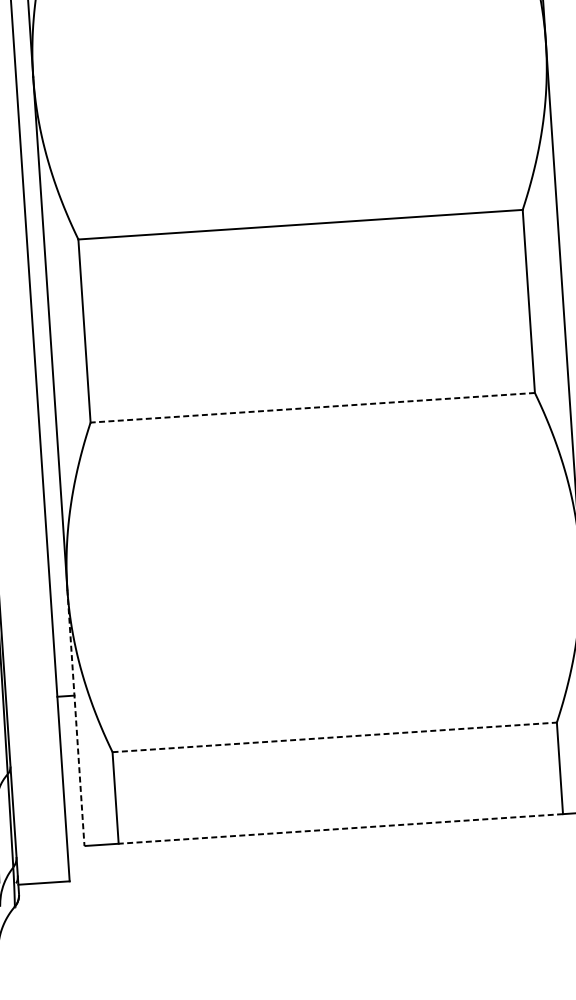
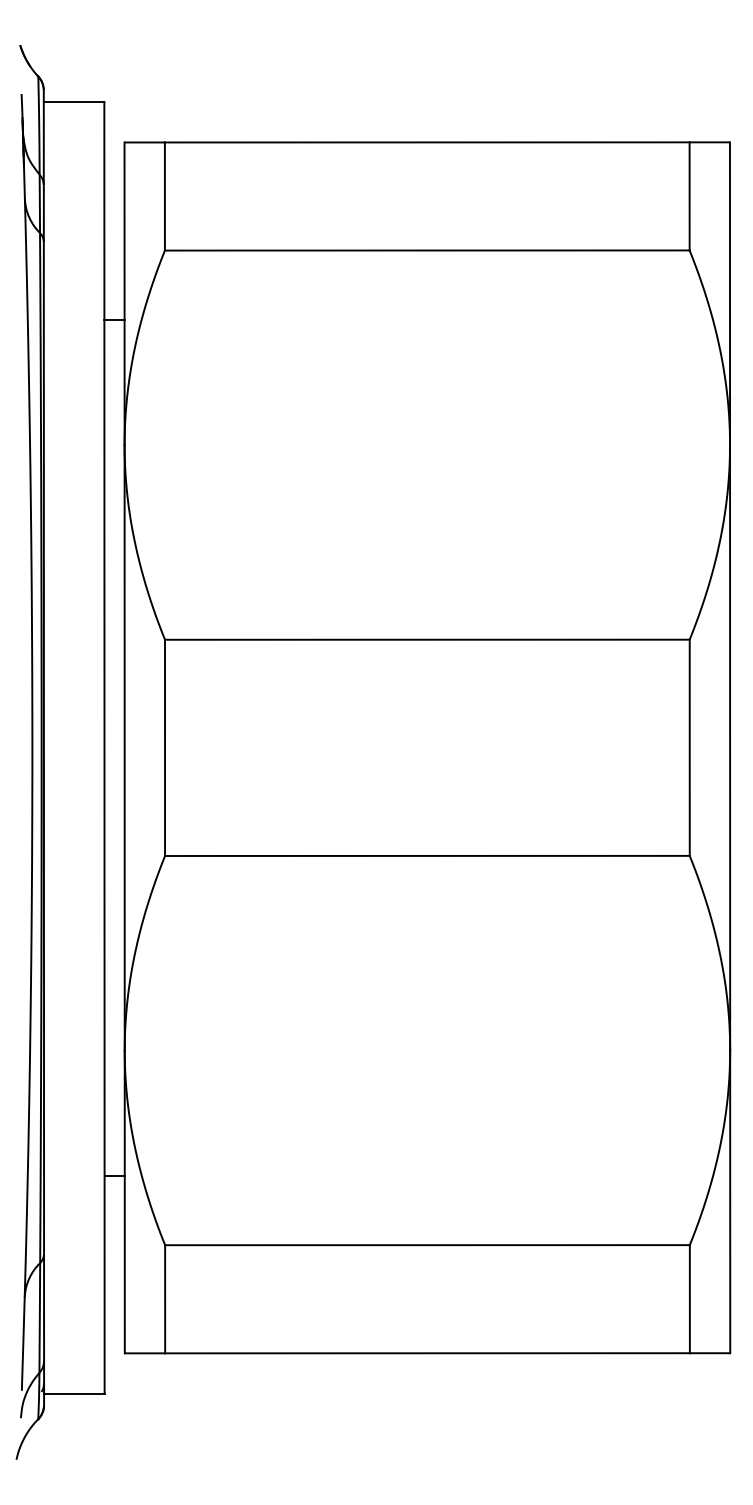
line: (311, 407) -> (426, 855), dashed -> solid
line: (75, 718) -> (124, 1202), dashed -> solid
line: (334, 737) -> (427, 1245), dashed -> solid
line: (340, 829) -> (427, 1353), dashed -> solid

